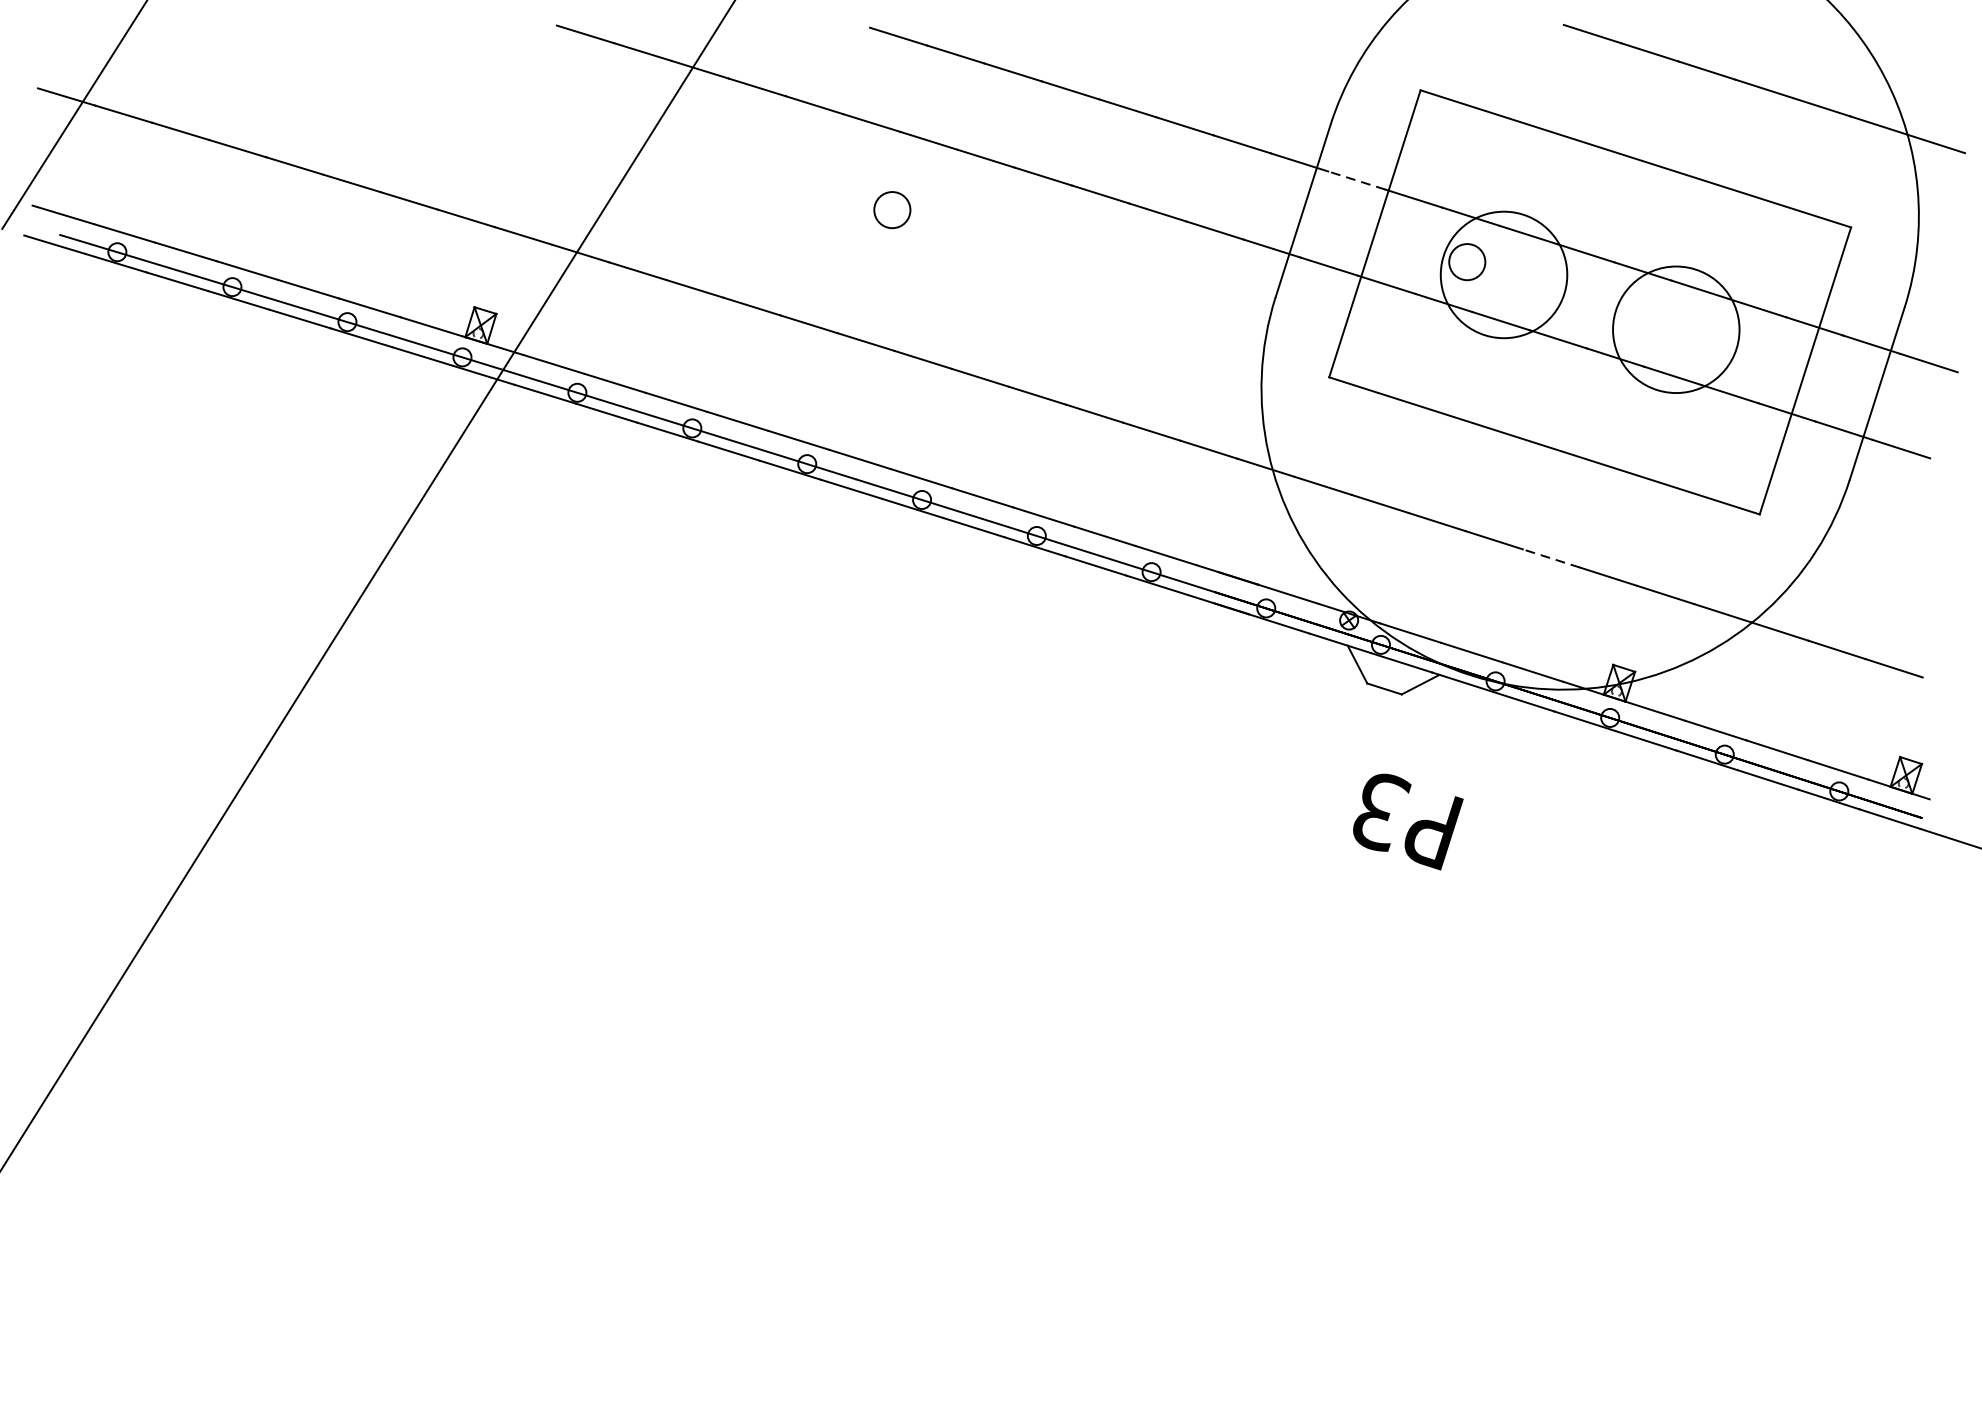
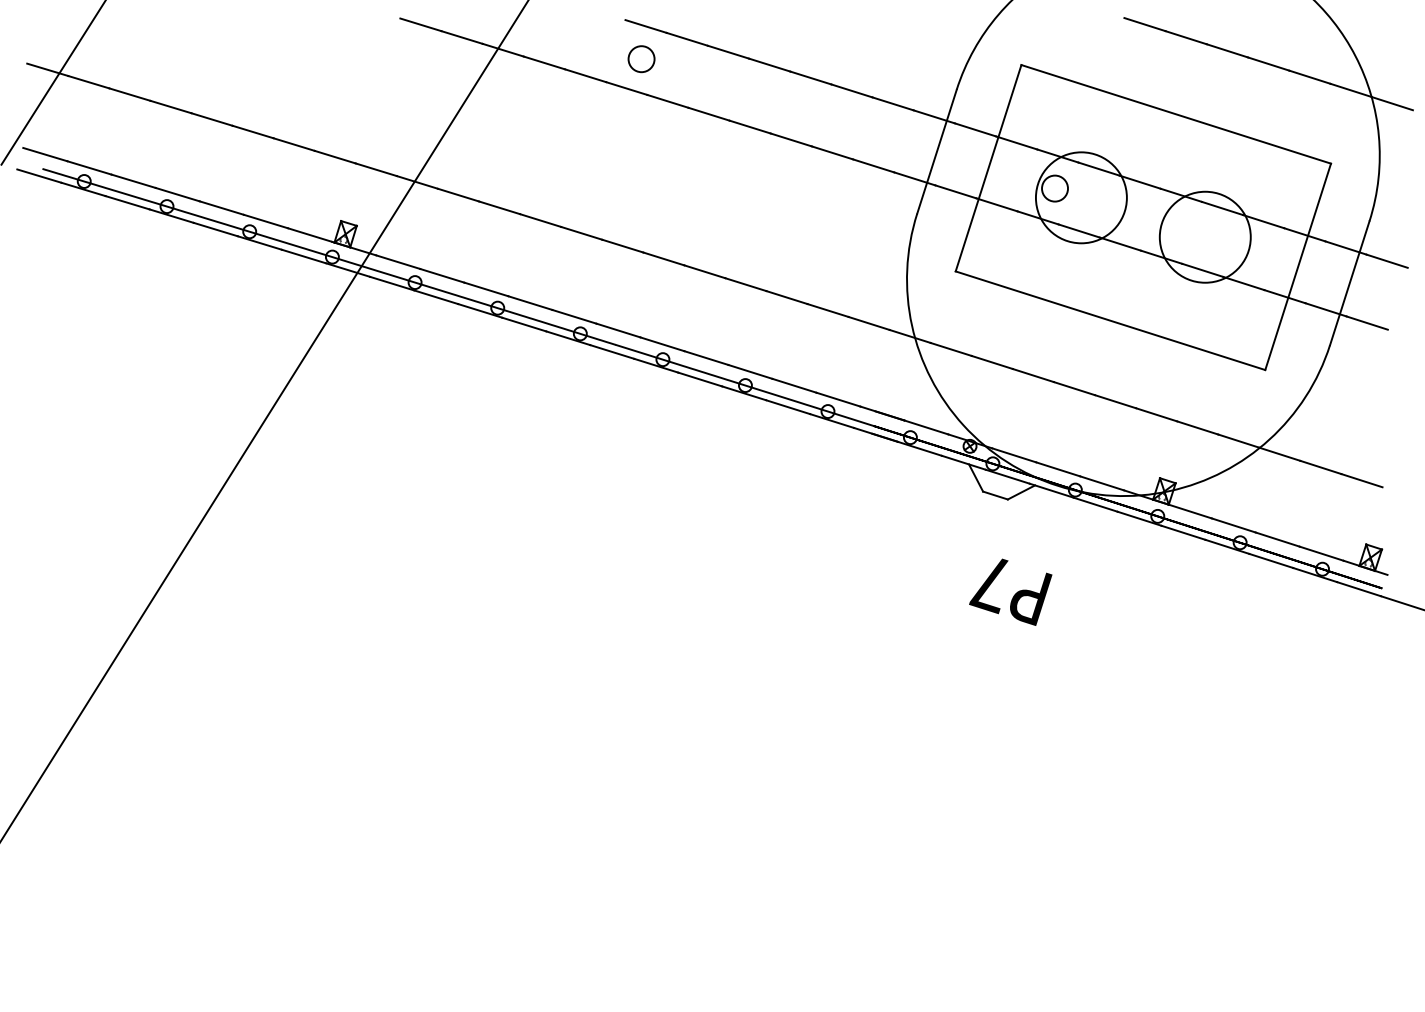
line: (1356, 179) -> (975, 129), dashed -> solid
circle: (892, 210) -> (641, 59), moved
line: (1551, 558) -> (1115, 401), dashed -> solid
text: (1378, 814) -> (991, 585), P3 -> P7

